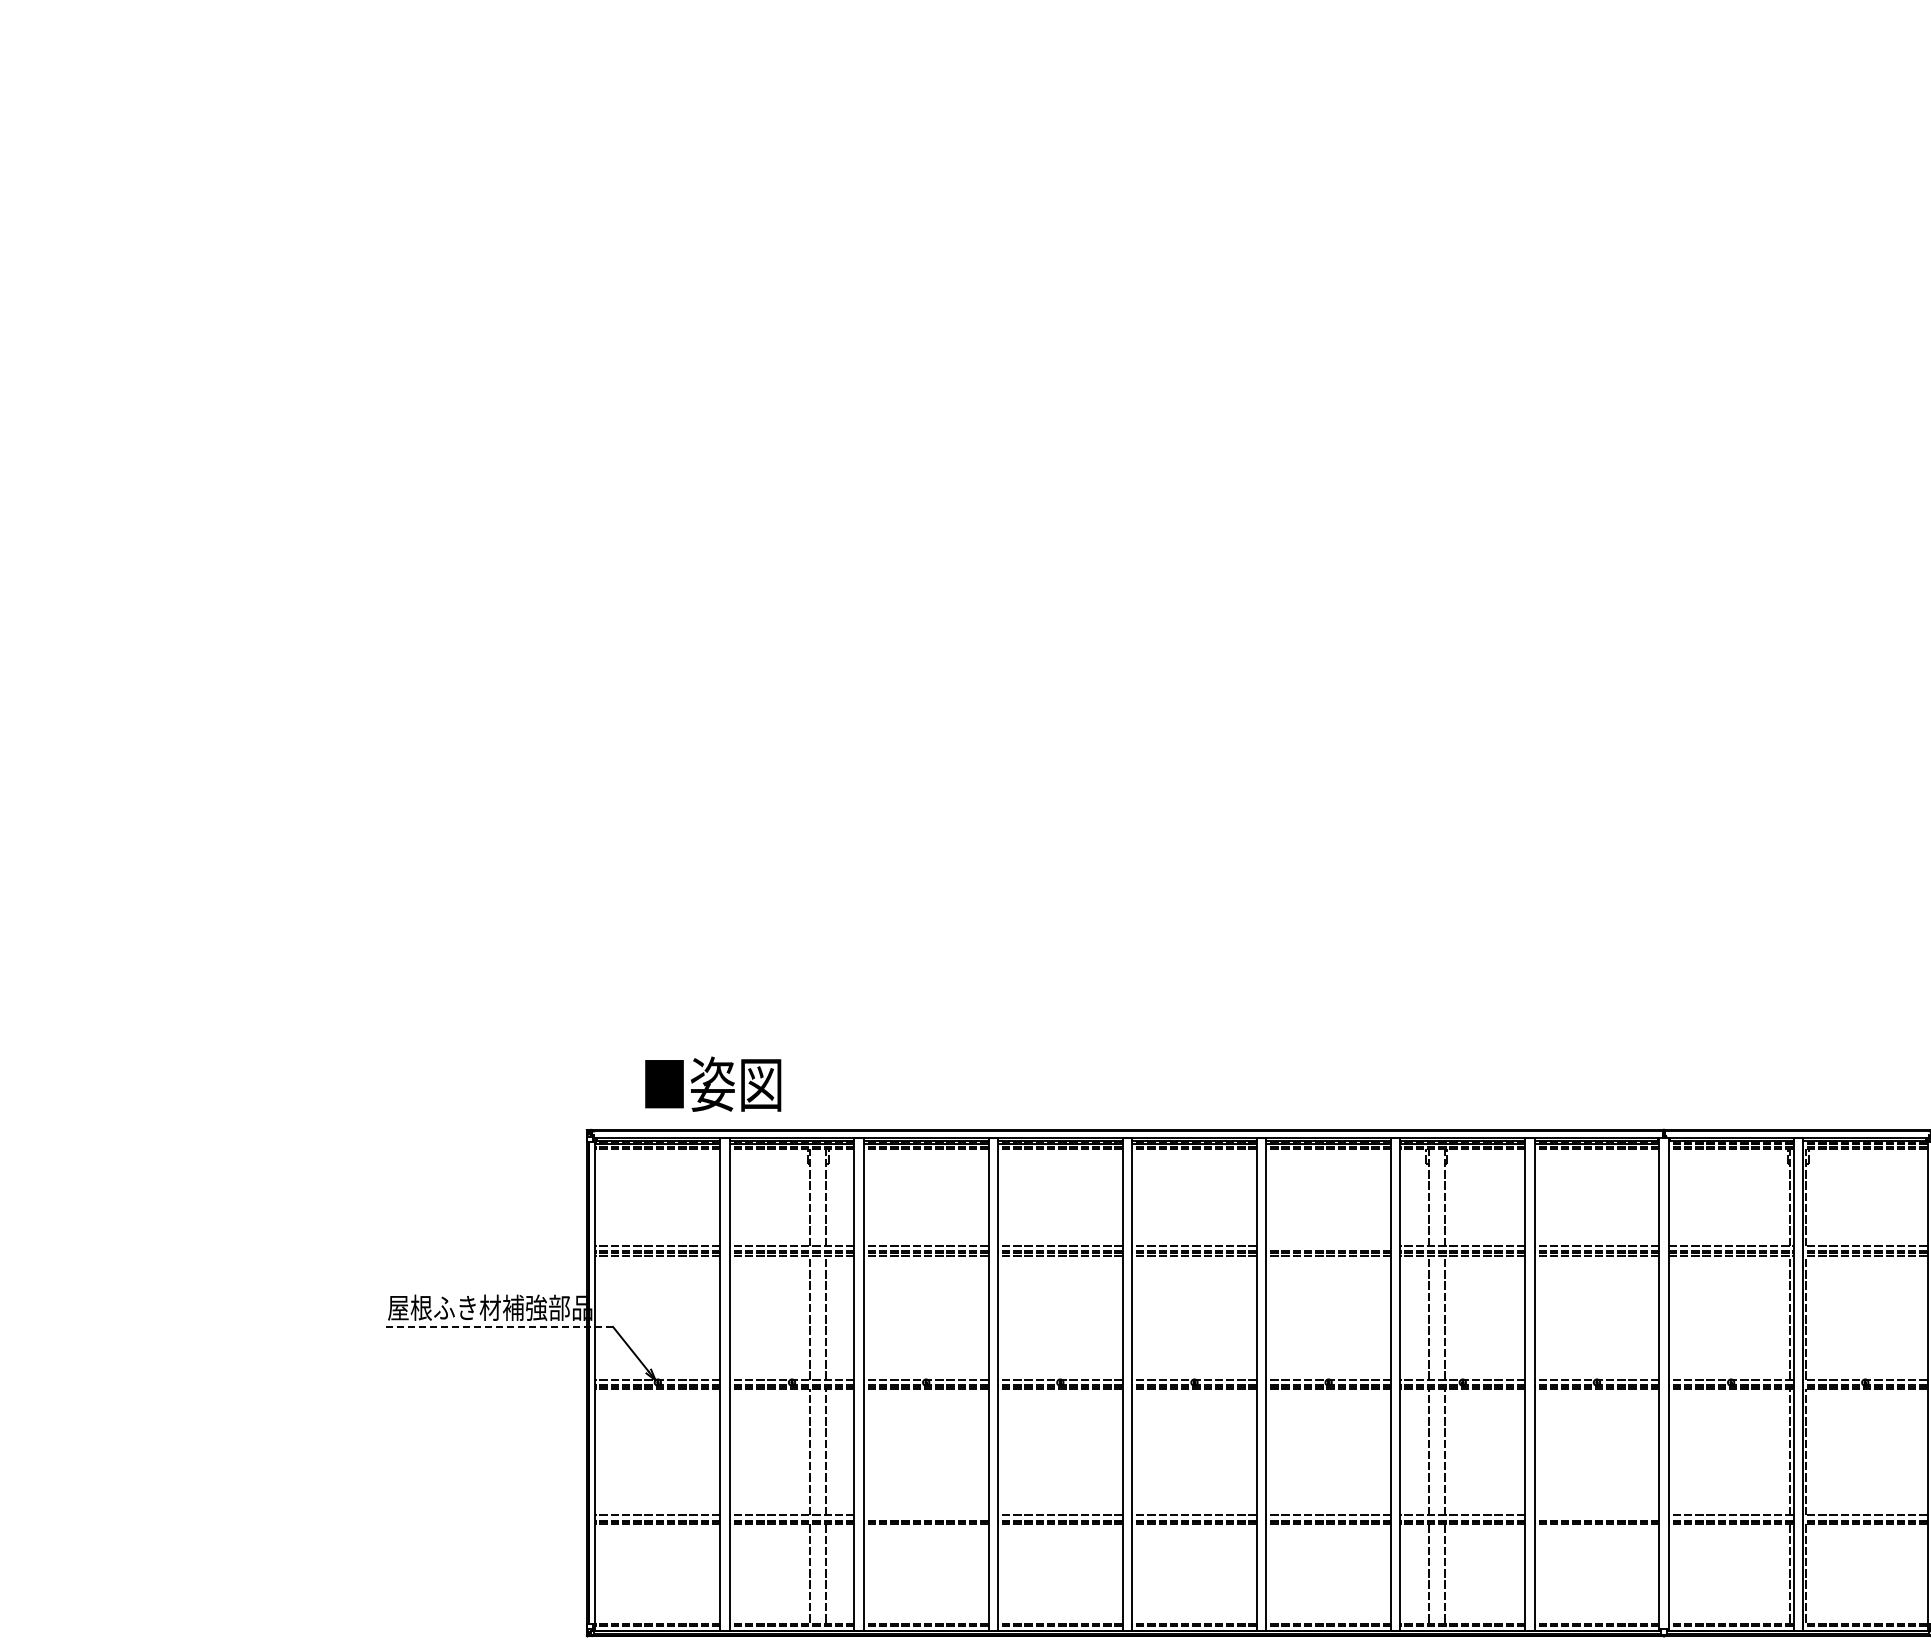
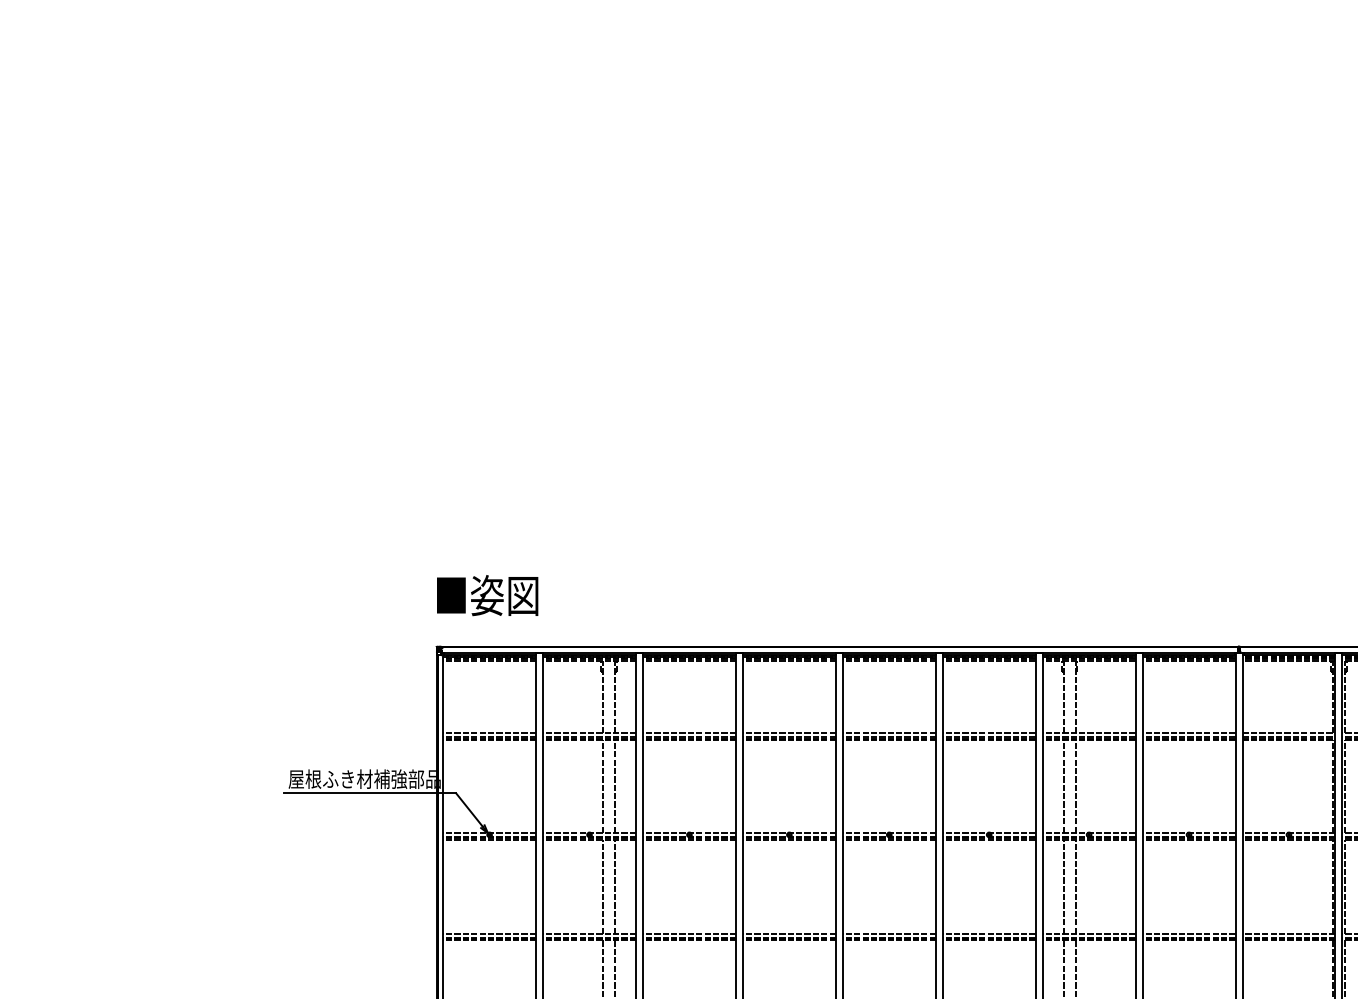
text: (713, 1083) -> (487, 595), moved
line: (1328, 1246) -> (989, 733), added
line: (497, 1326) -> (370, 793), dashed -> solid
line: (925, 1515) -> (688, 933), added
line: (1596, 1515) -> (1188, 933), added

